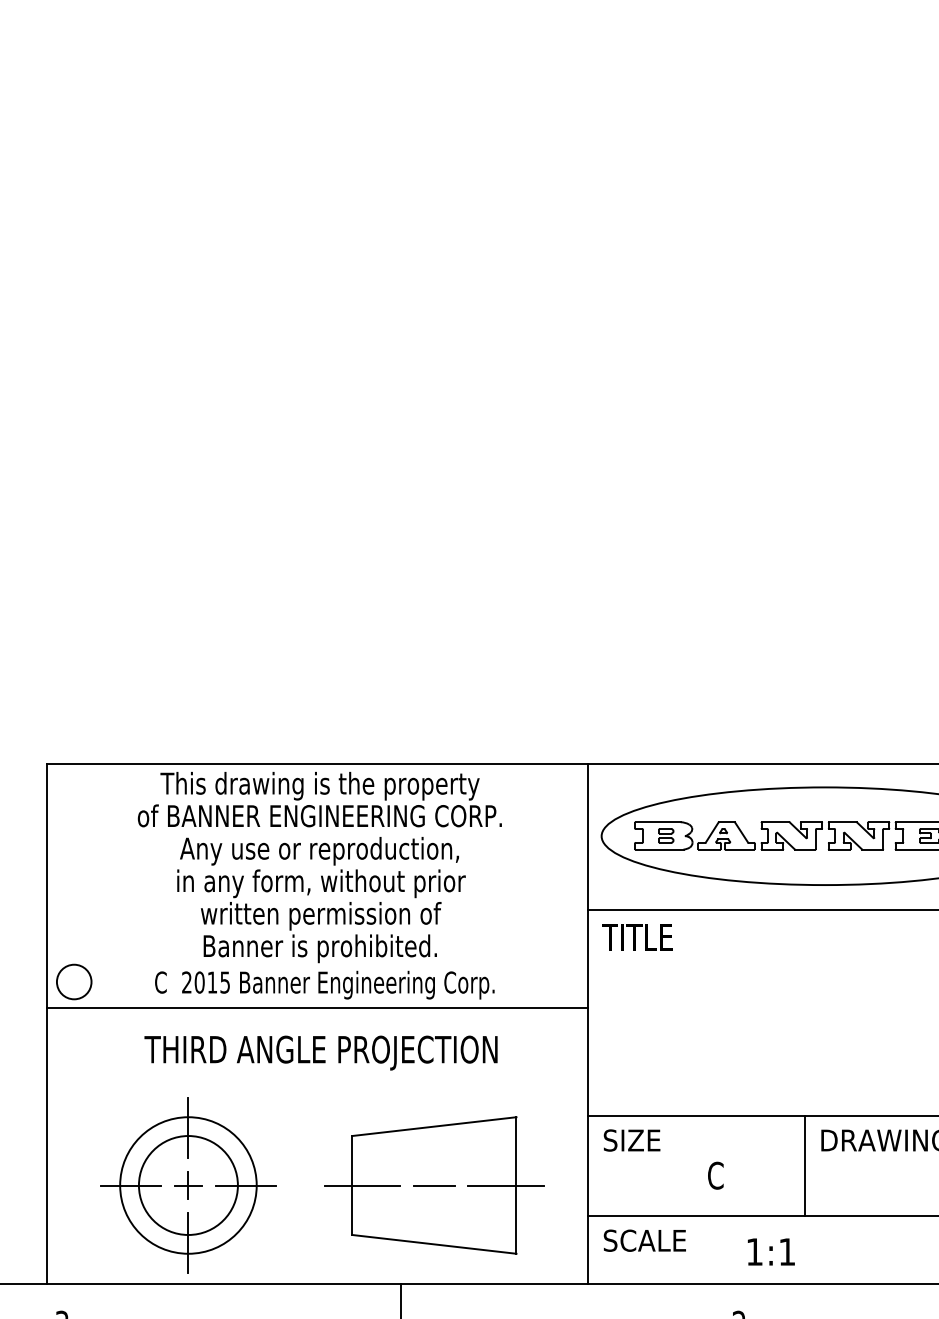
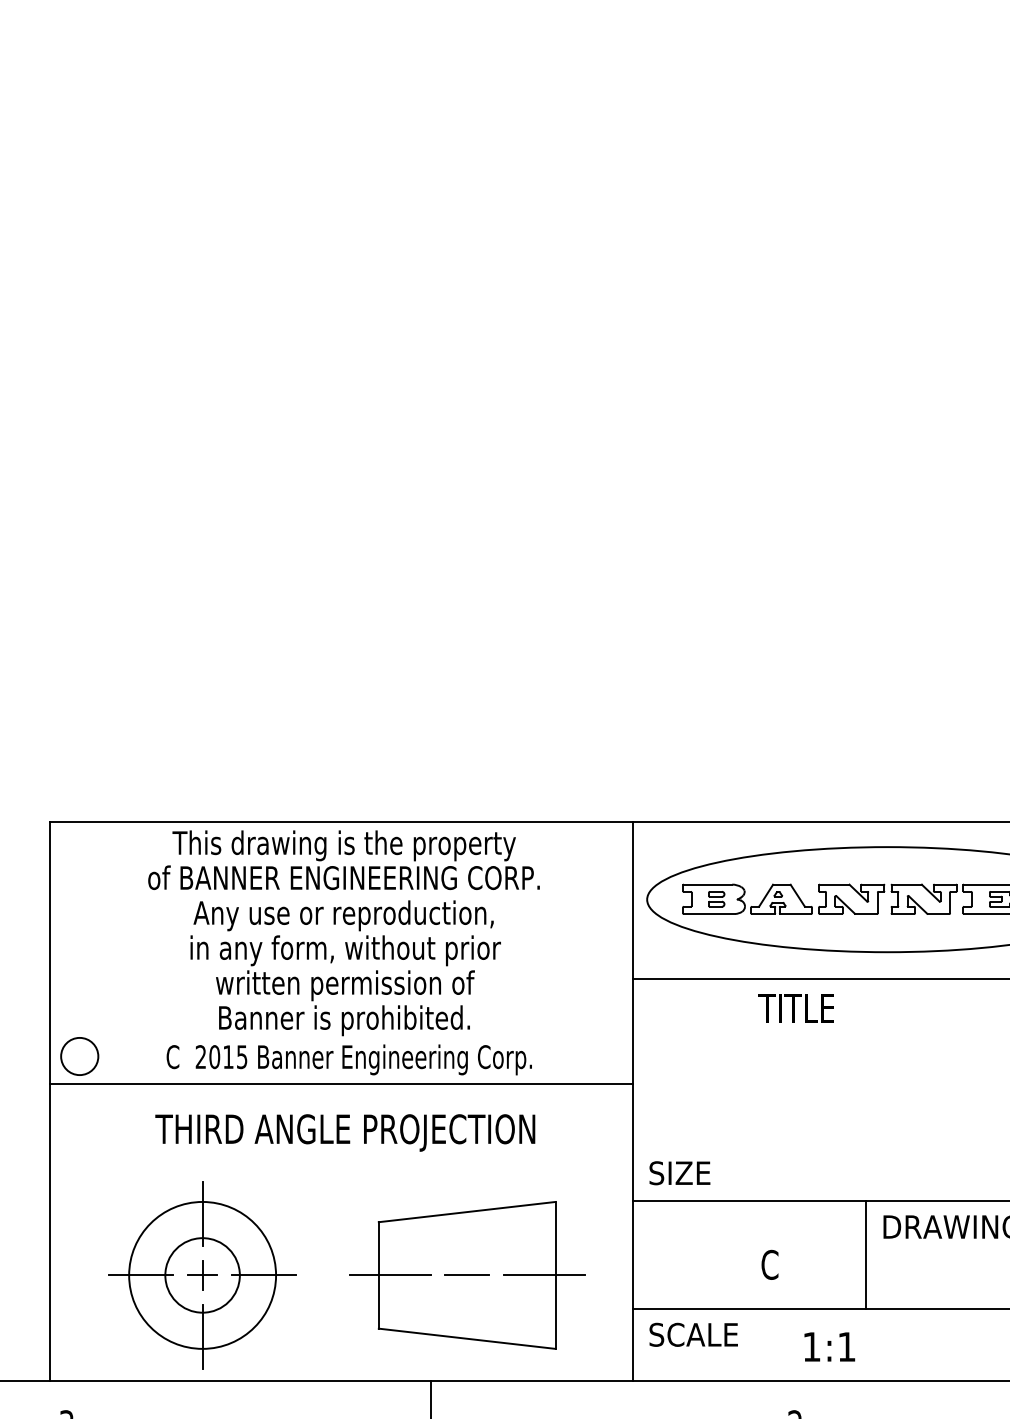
text: (637, 937) -> (796, 1008), moved
text: (631, 1140) -> (679, 1173), moved
circle: (187, 1185) -> (201, 1275), size x0.7

